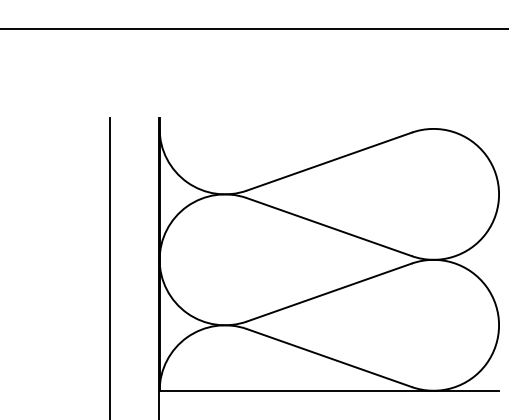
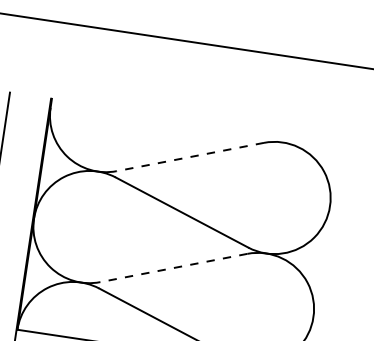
line: (328, 161) -> (189, 156), solid -> dashed
line: (328, 292) -> (173, 267), solid -> dashed

